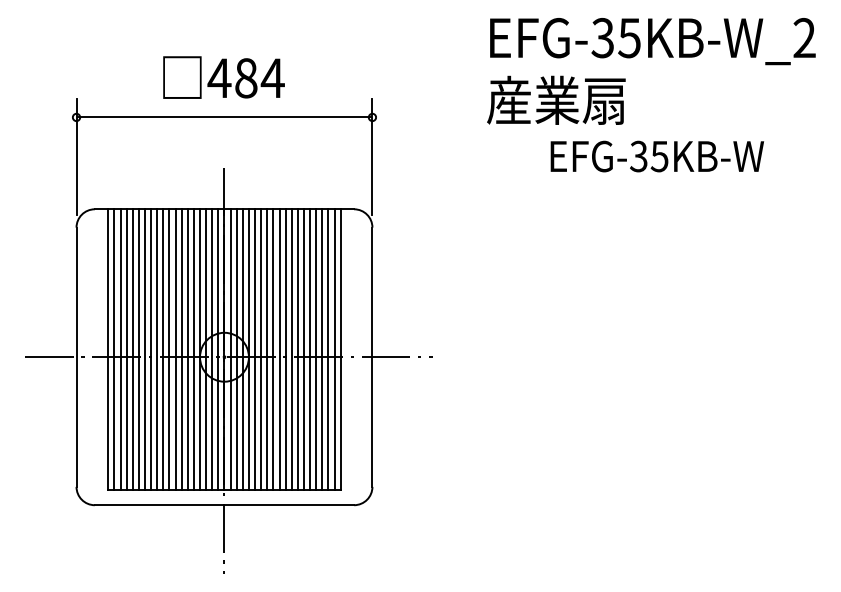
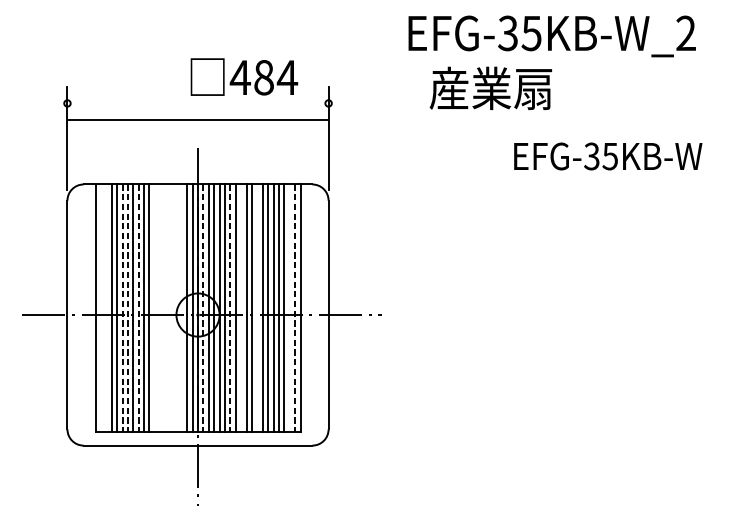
text: (652, 41) -> (551, 36), moved
text: (223, 77) -> (243, 77), moved
line: (224, 117) -> (198, 120), moved
text: (656, 156) -> (607, 156), moved
line: (114, 349) -> (100, 308), removed
line: (120, 349) -> (106, 308), removed
line: (175, 349) -> (154, 308), removed
line: (181, 349) -> (160, 308), removed
line: (187, 349) -> (165, 308), removed
line: (193, 349) -> (170, 308), removed
line: (200, 349) -> (176, 308), removed
line: (206, 349) -> (182, 308), removed
line: (273, 349) -> (241, 308), removed
line: (291, 349) -> (257, 308), removed
line: (328, 349) -> (289, 308), removed
line: (138, 350) -> (122, 309), solid -> dashed
line: (145, 350) -> (128, 309), solid -> dashed
line: (157, 350) -> (138, 309), solid -> dashed
line: (230, 350) -> (203, 309), solid -> dashed
line: (261, 350) -> (230, 309), solid -> dashed
line: (334, 350) -> (295, 309), solid -> dashed

